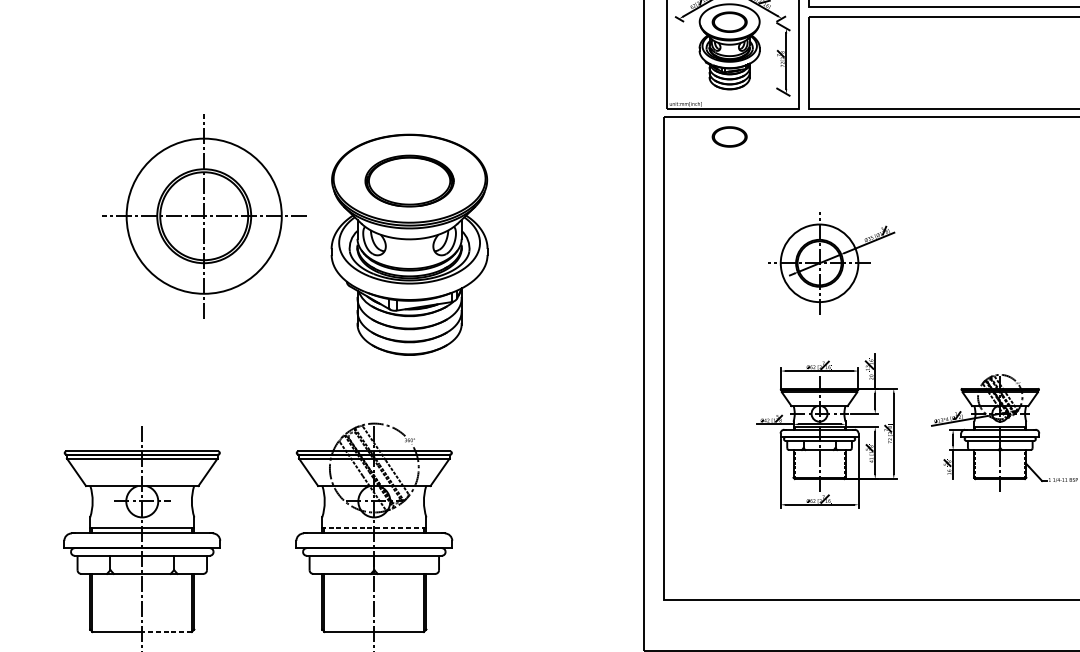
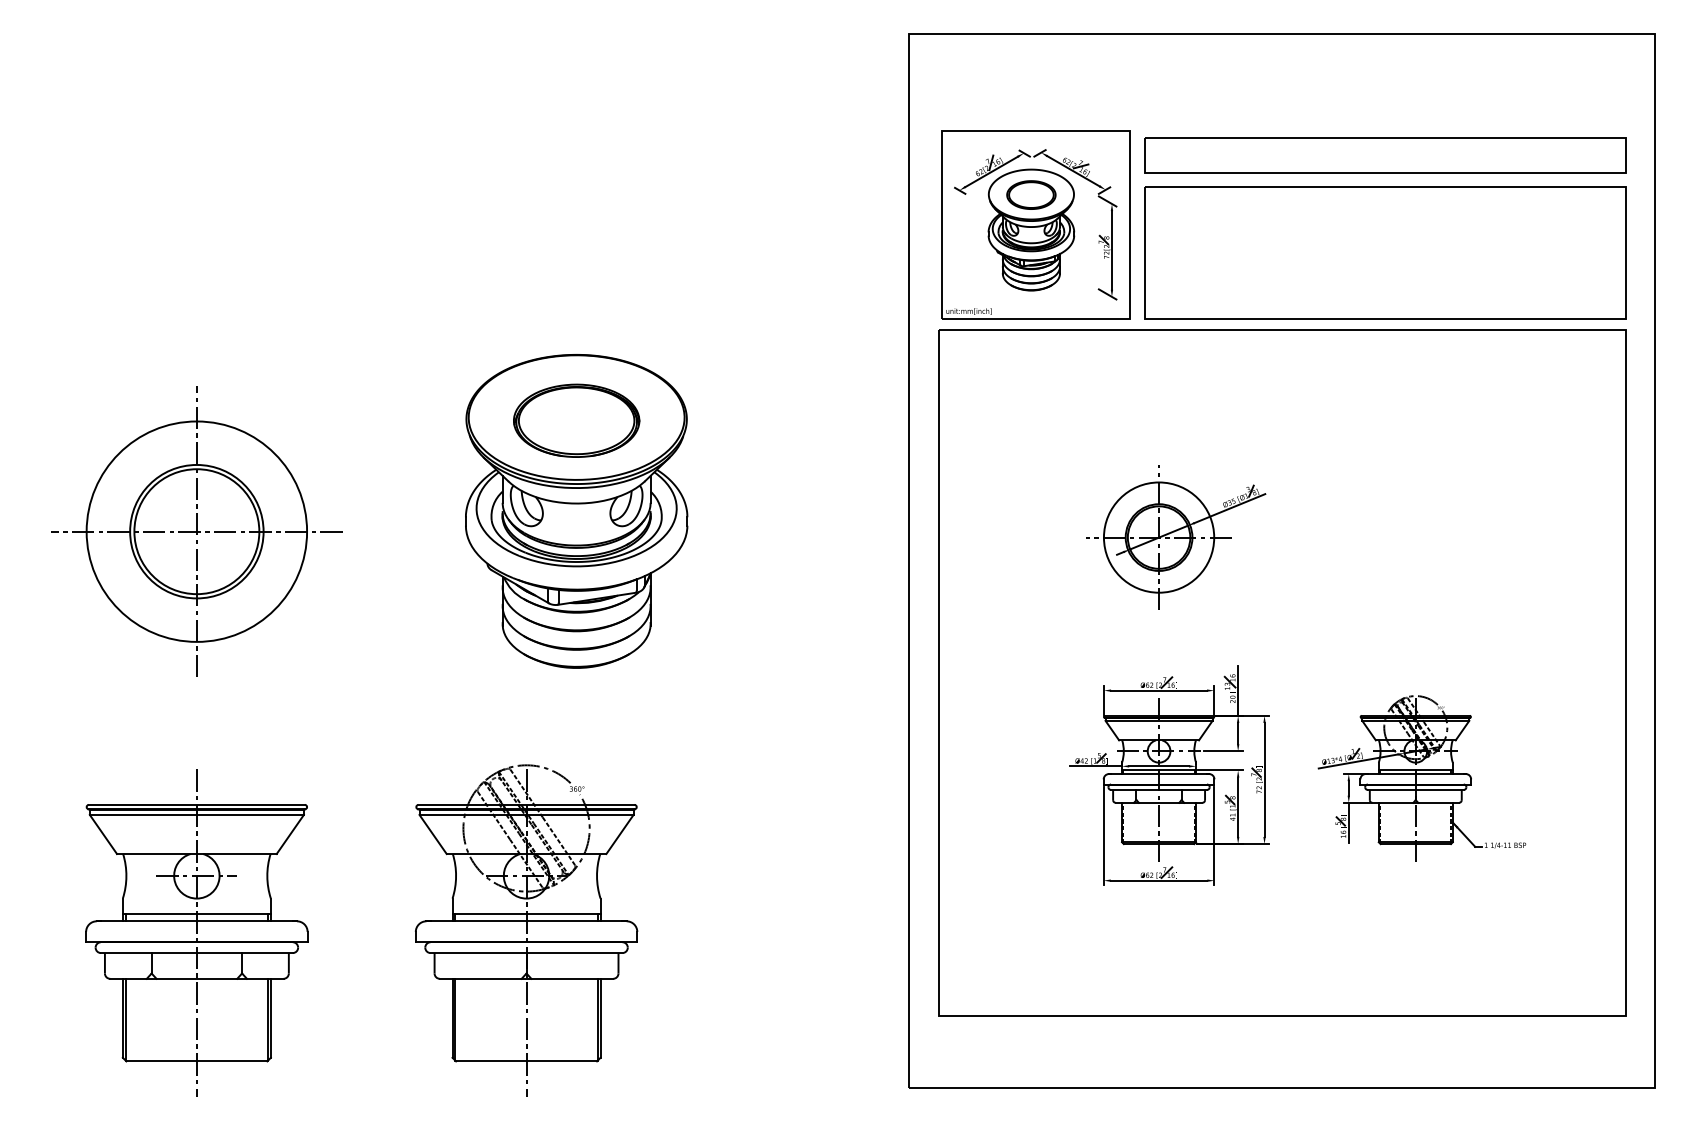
part: (729, 136) -> (1031, 357), removed
part: (203, 216) -> (196, 531), moved
line: (374, 528) -> (526, 914), dashed -> solid
line: (166, 632) -> (231, 1061), dashed -> solid

